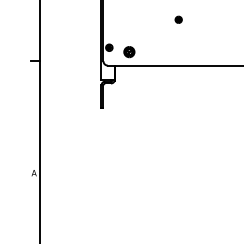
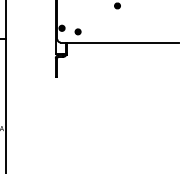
part: (129, 52) -> (78, 32), size x0.62

